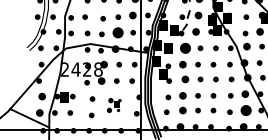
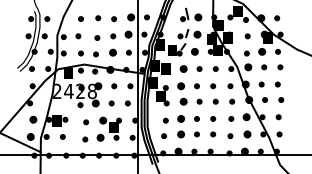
part: (117, 32) -> (112, 52), size x0.62
part: (185, 47) -> (183, 68), size x0.62
fill: (75, 52) -> (68, 73), added
part: (113, 104) -> (108, 128), size x1.67
part: (246, 110) -> (247, 134), size x0.62

